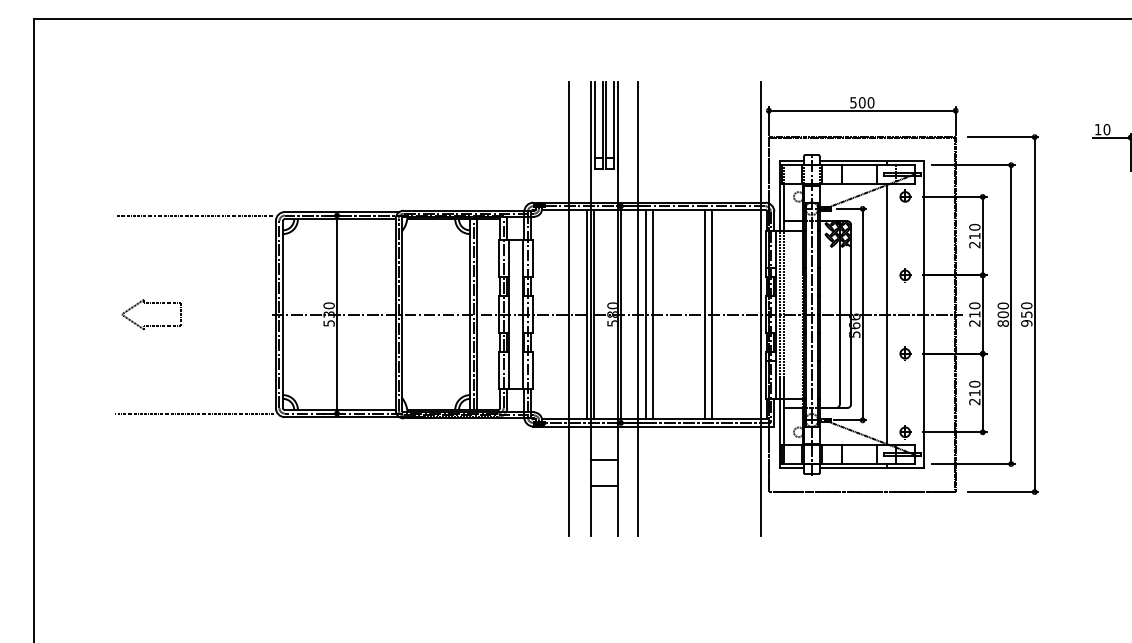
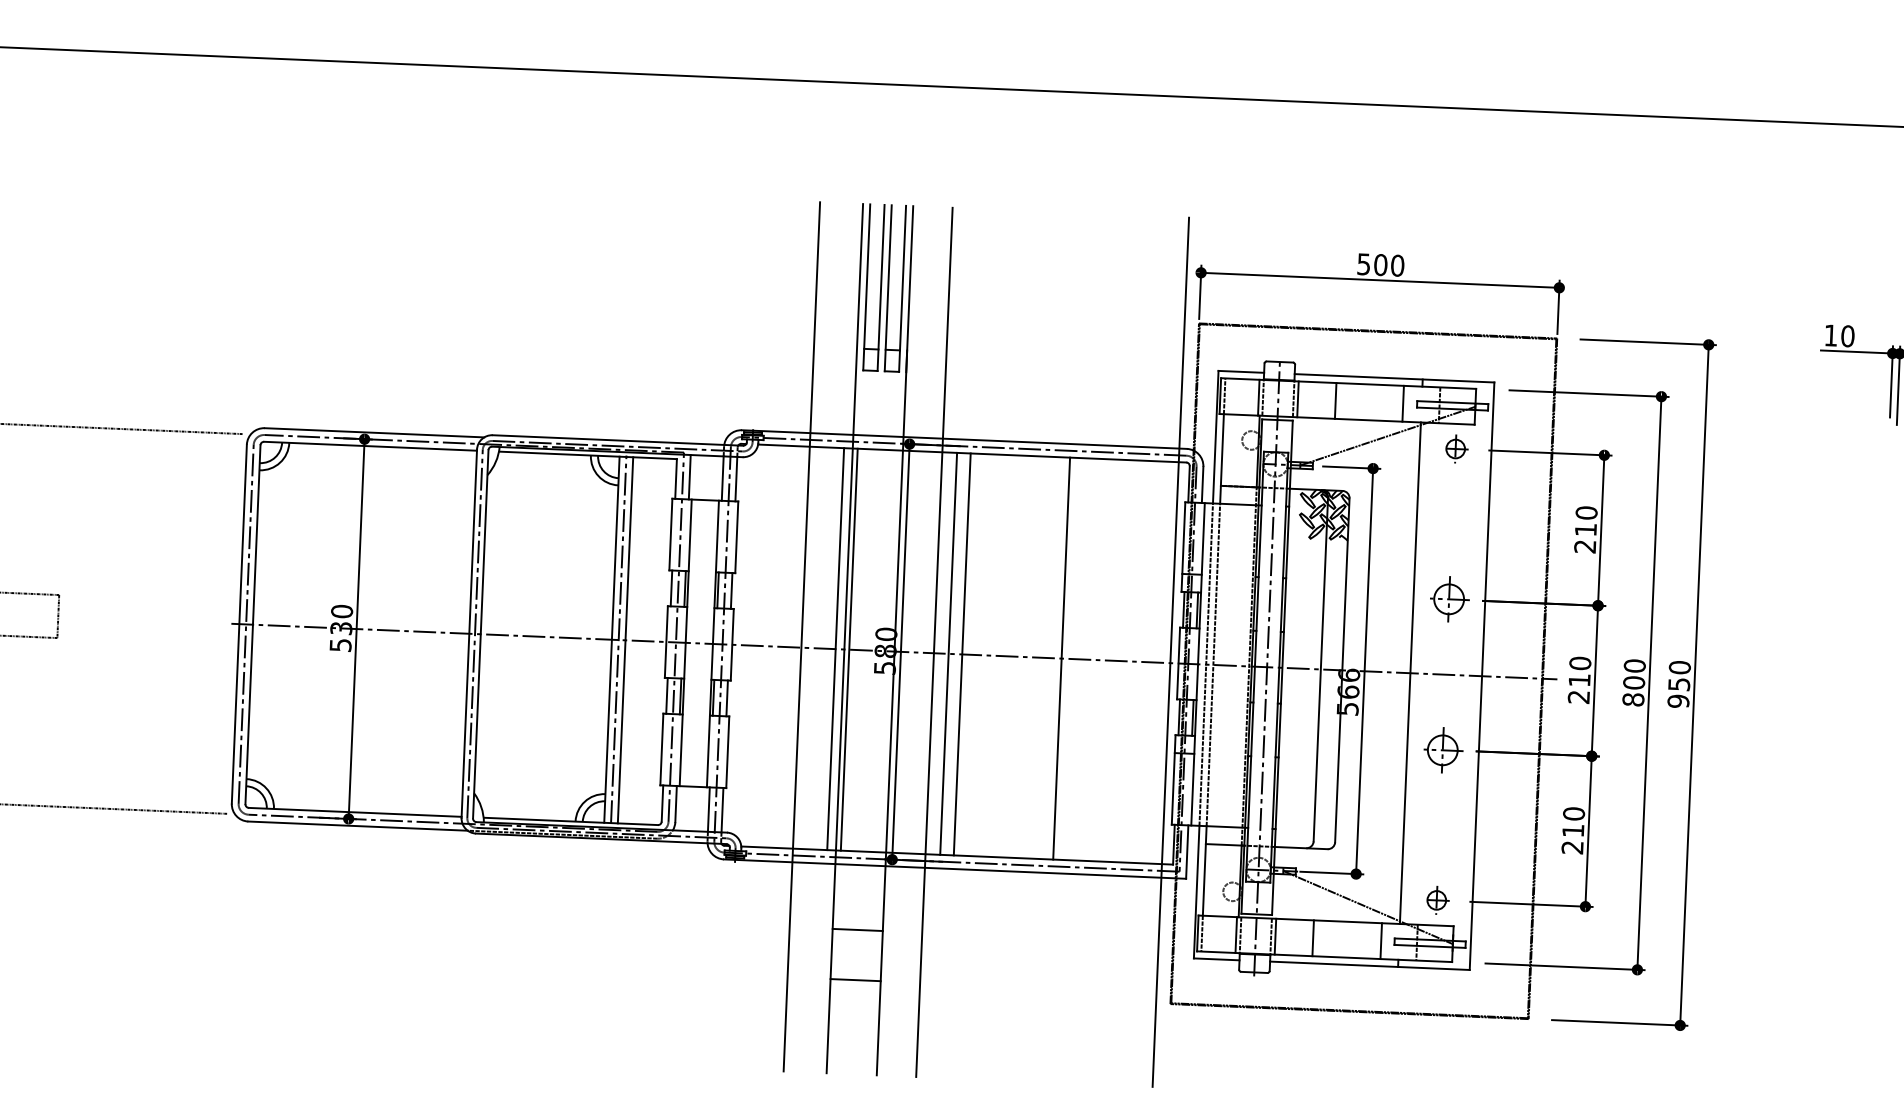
part: (905, 275) -> (1449, 599), size x1.6
line: (711, 314) -> (1074, 658), removed
part: (905, 353) -> (1443, 749), size x1.6

